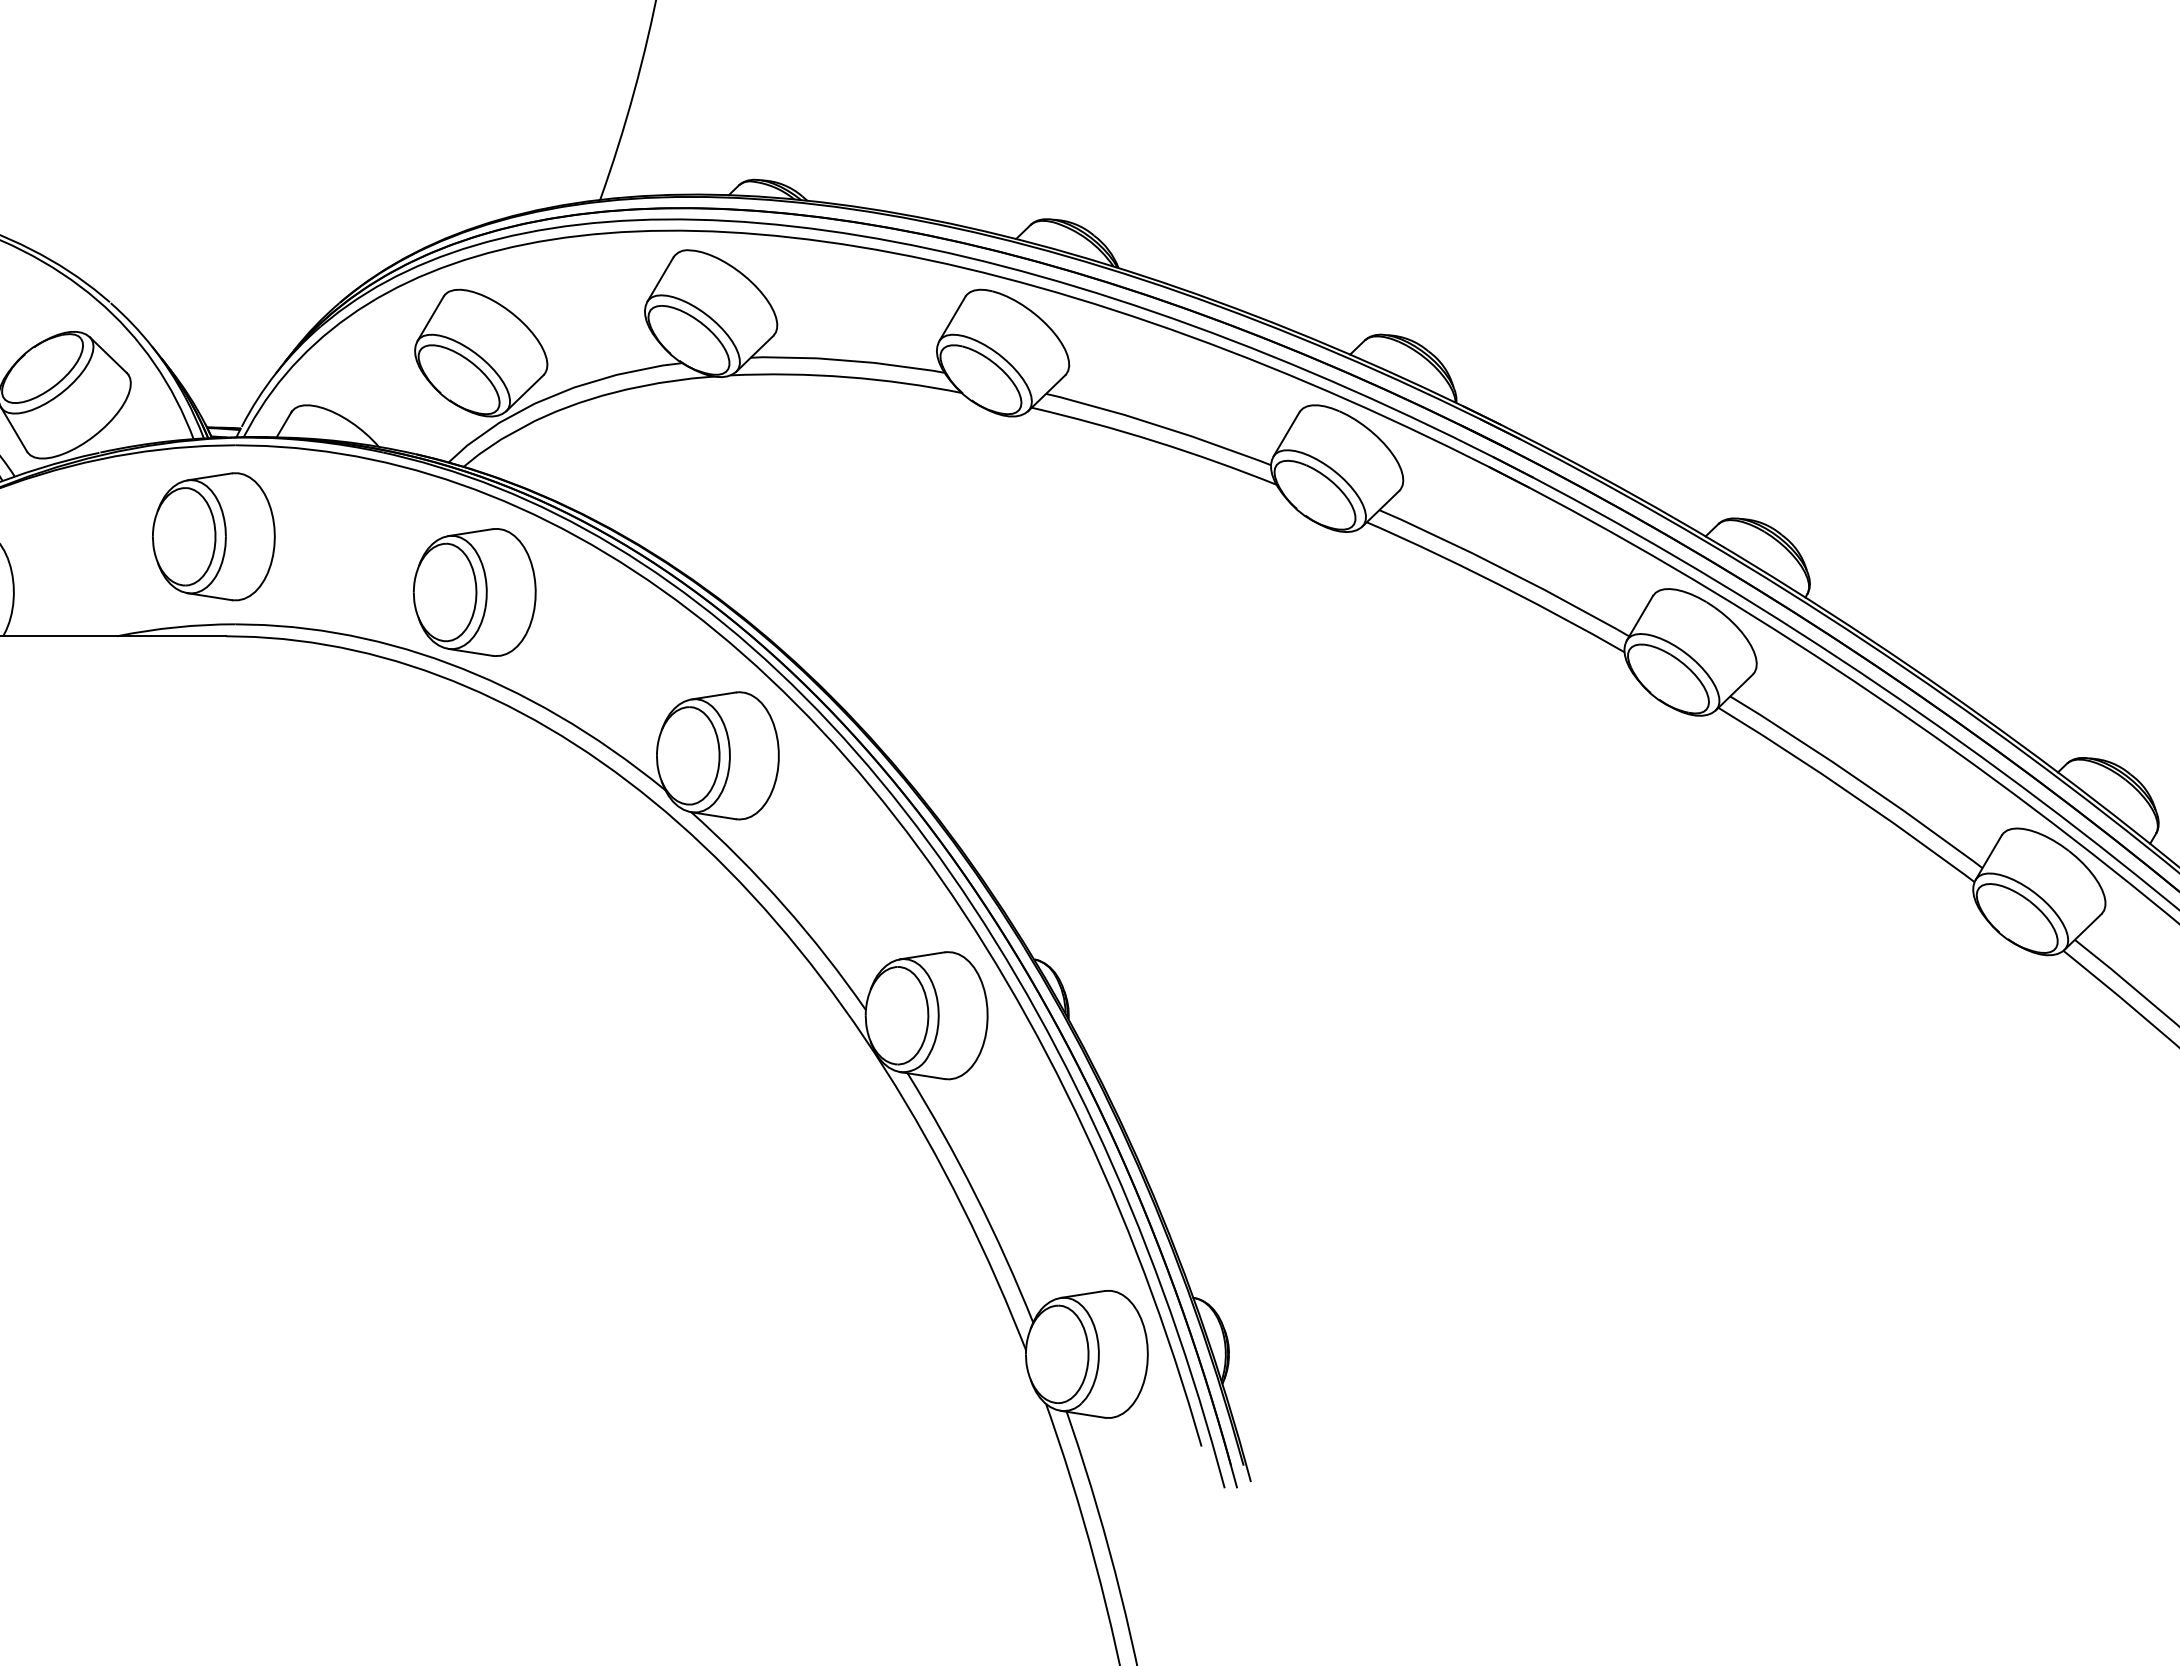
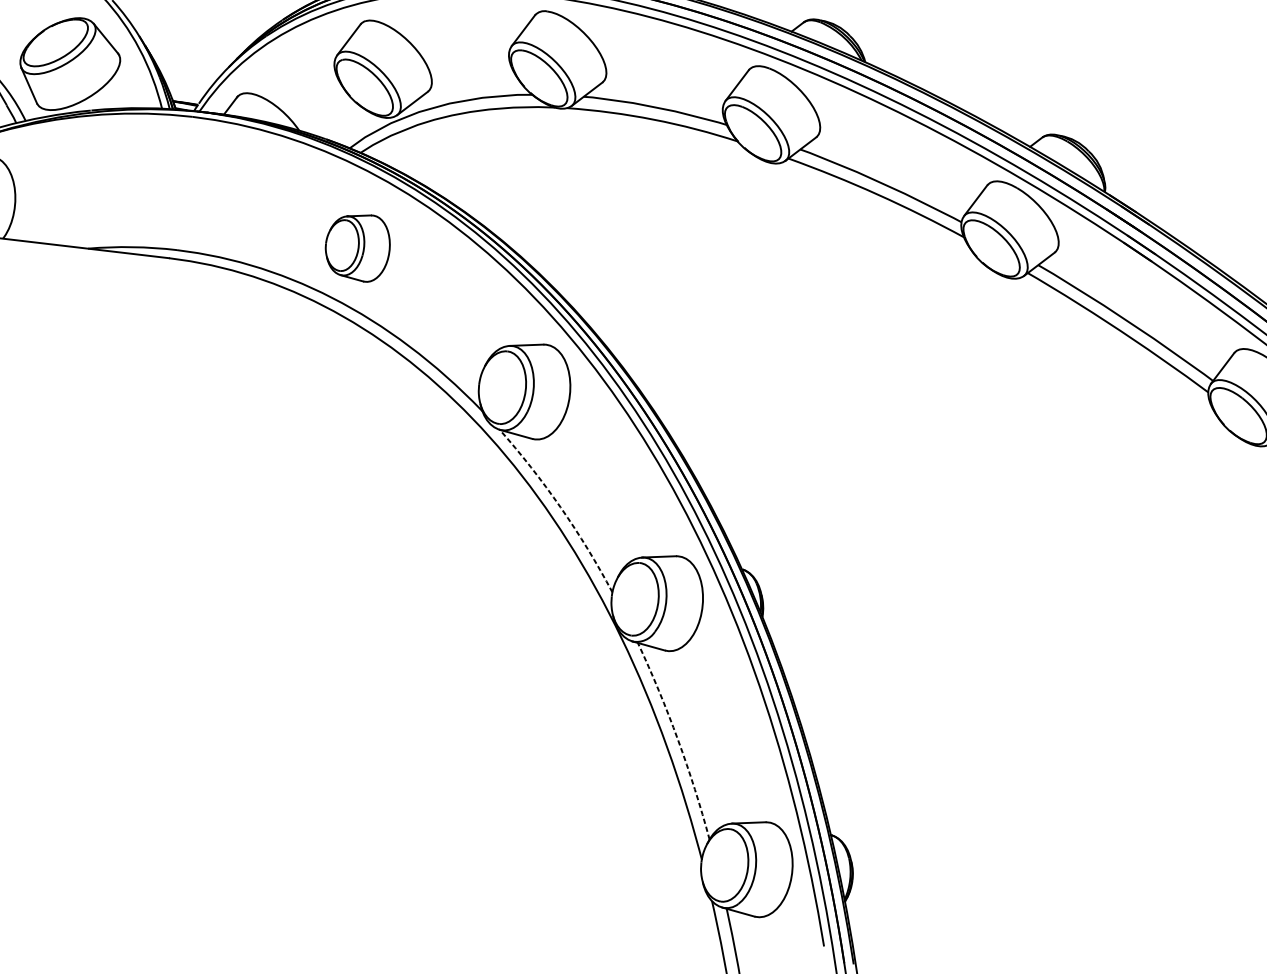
part: (213, 536) -> (168, 182), removed
part: (474, 592) -> (357, 247), size x0.7
arc: (784, 905) -> (560, 507), solid -> dashed
arc: (975, 1195) -> (677, 739), solid -> dashed

